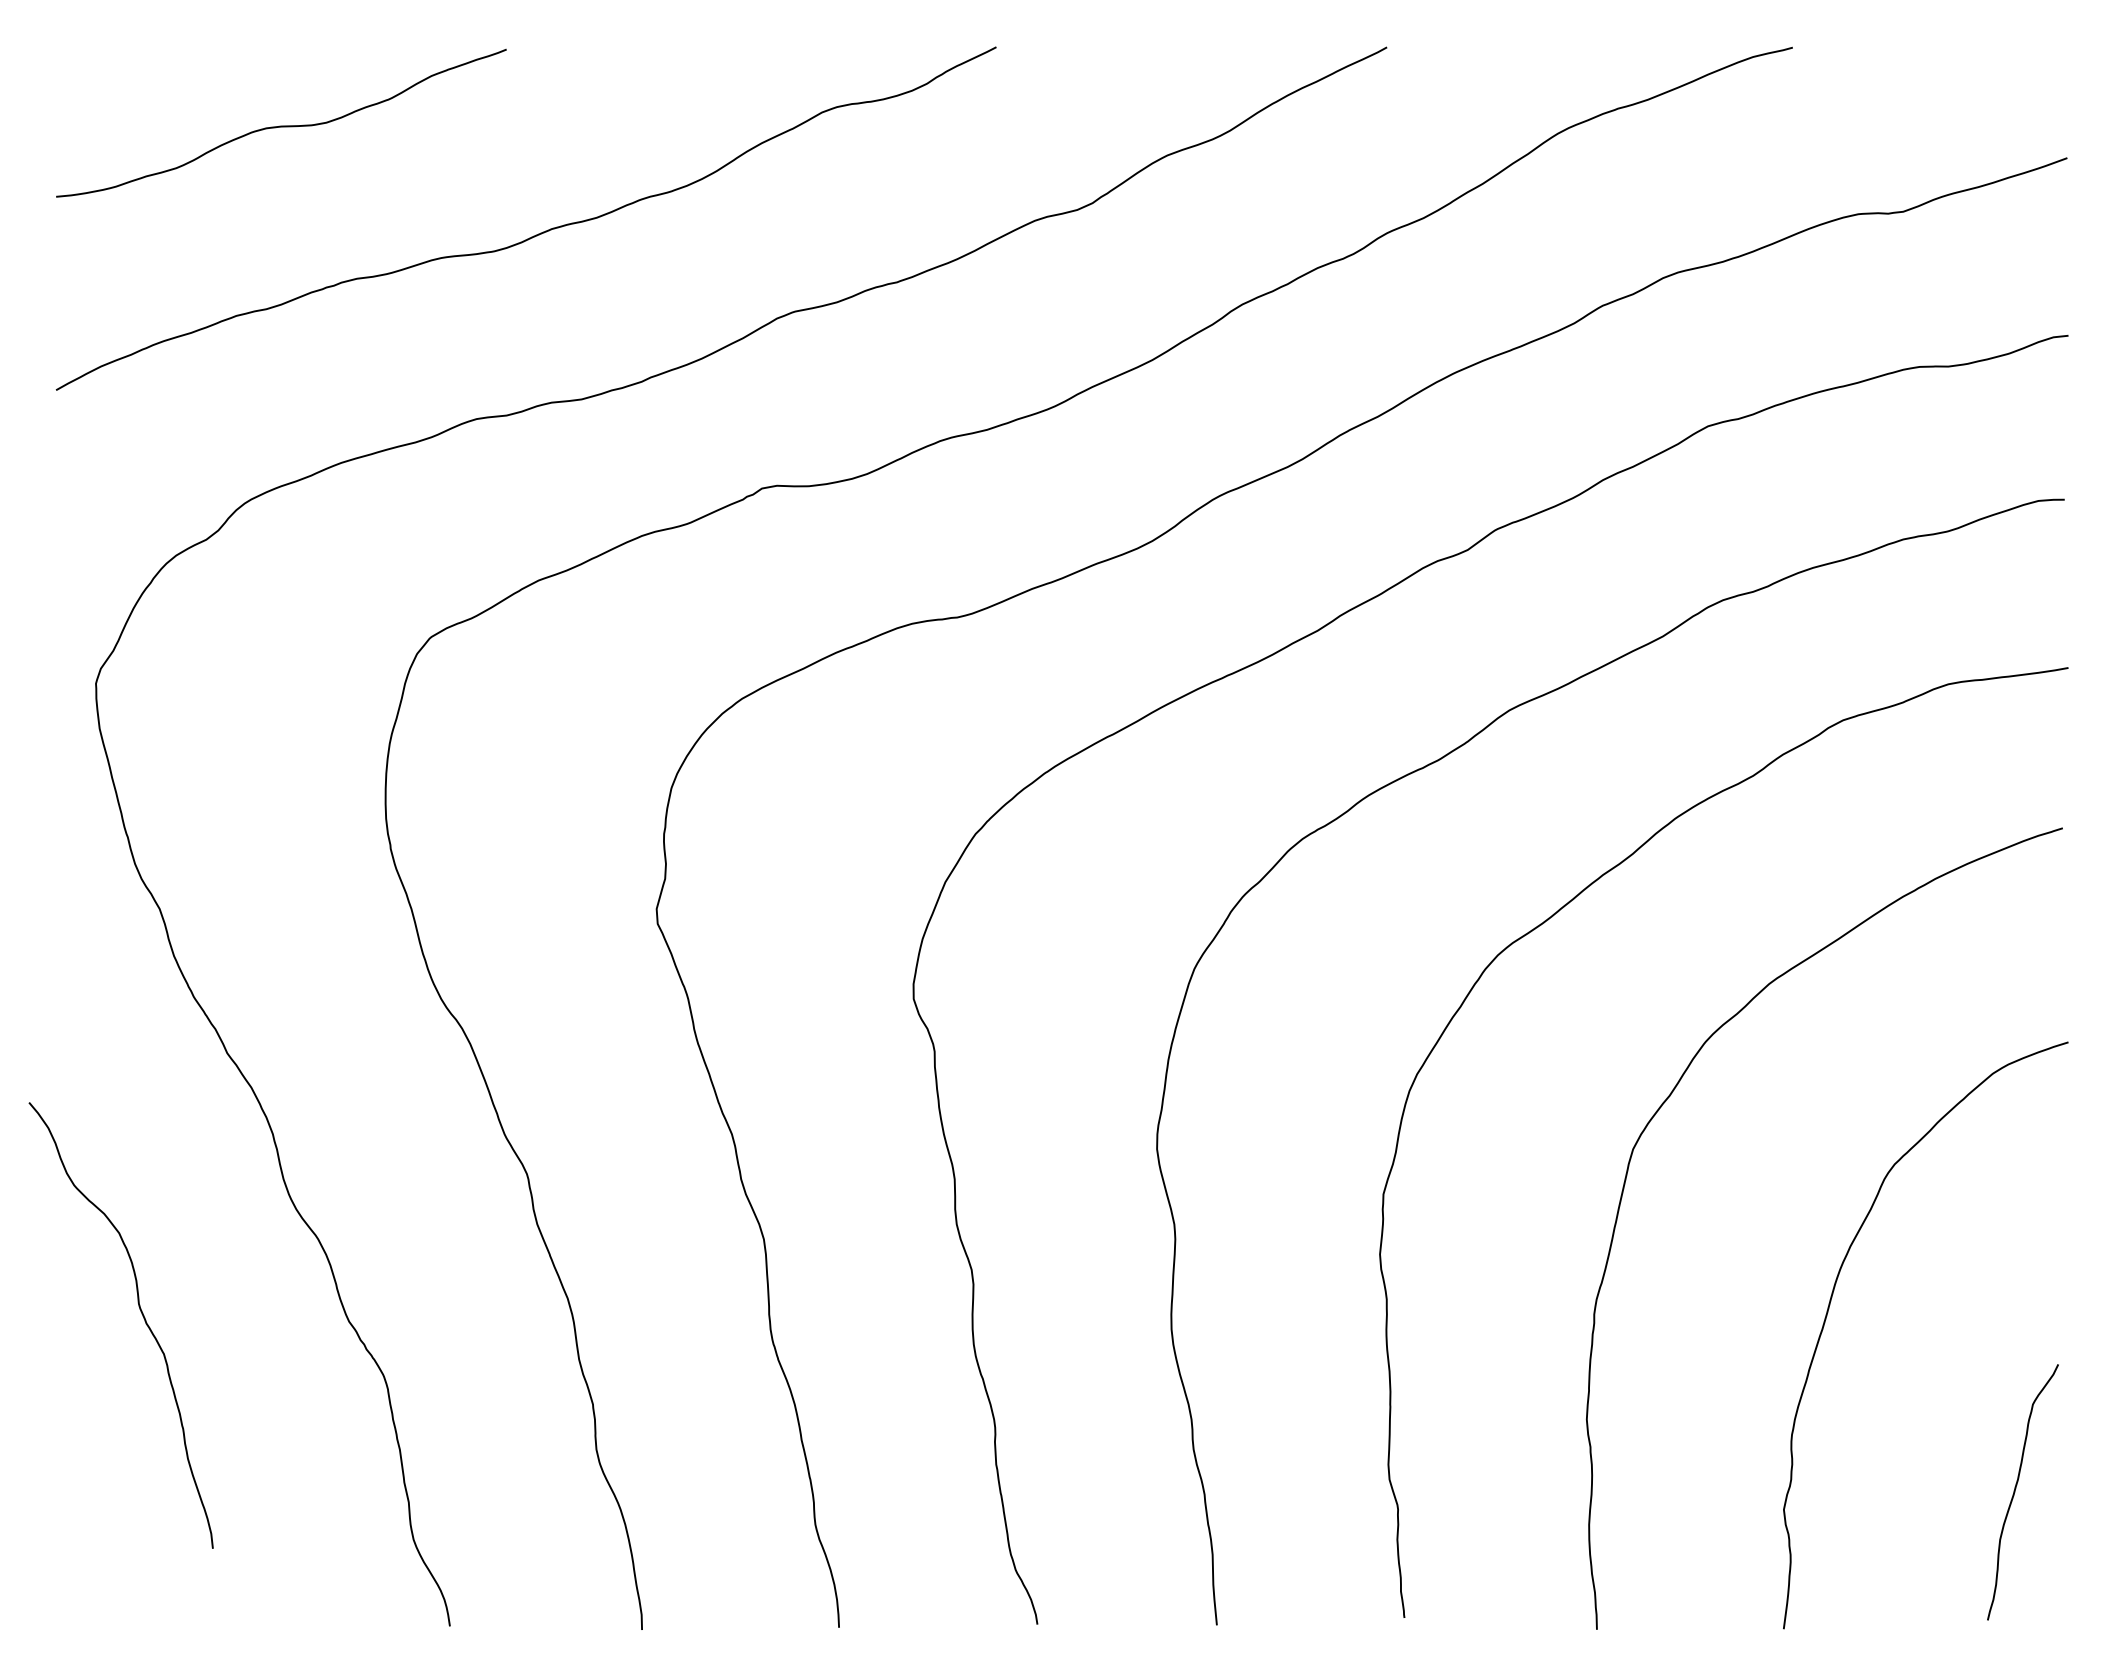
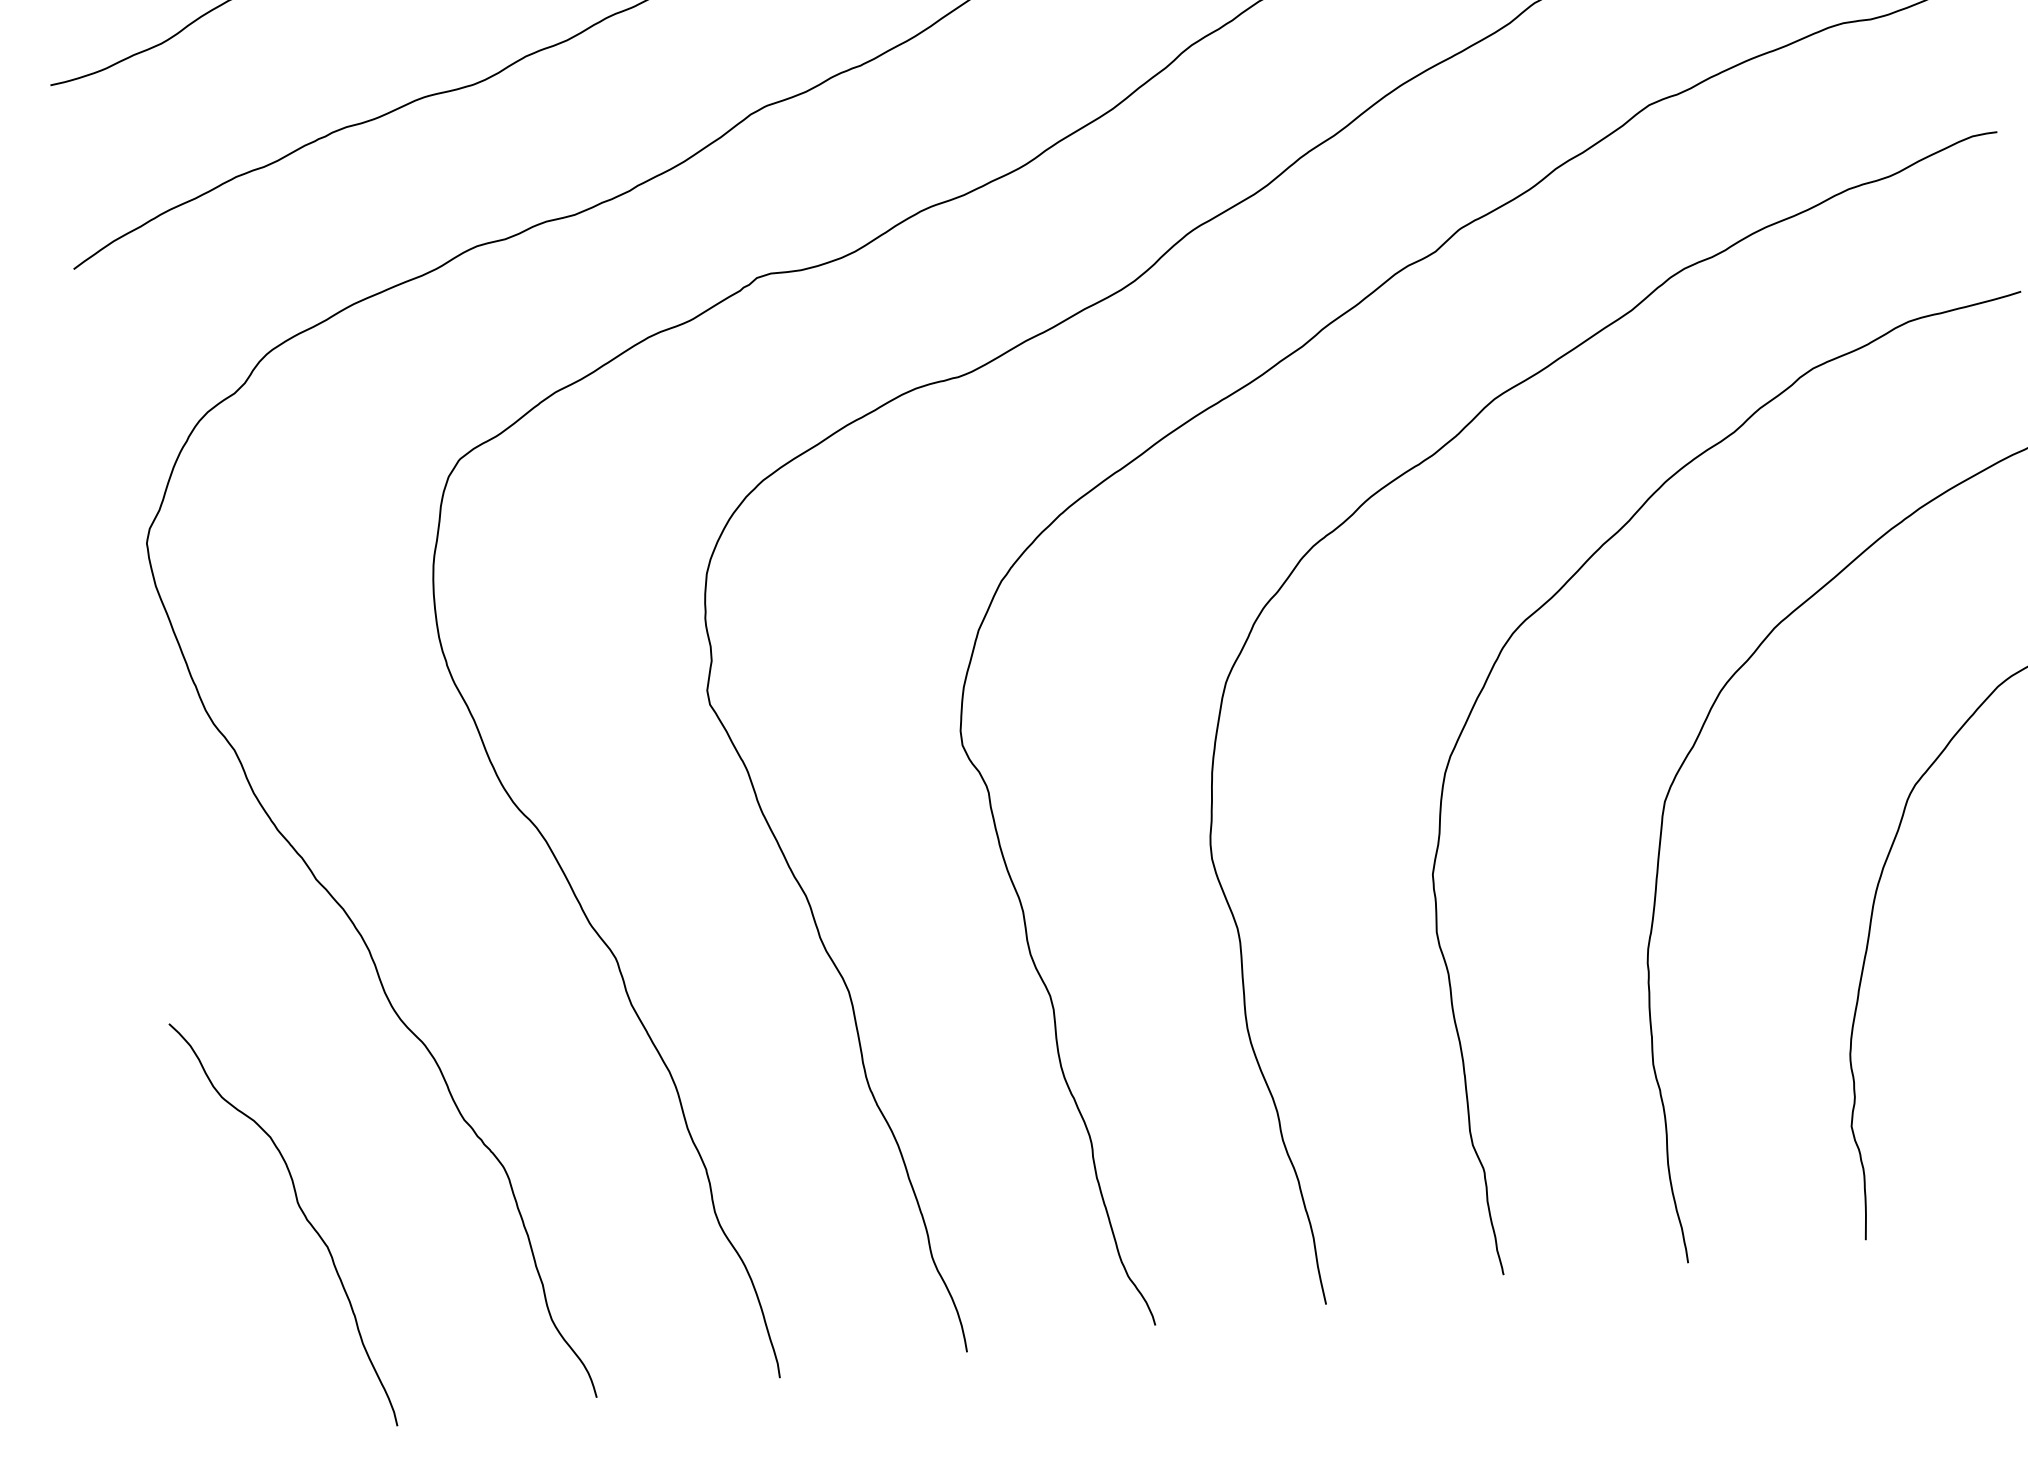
curve: (141, 1314) -> (301, 1211), moved

